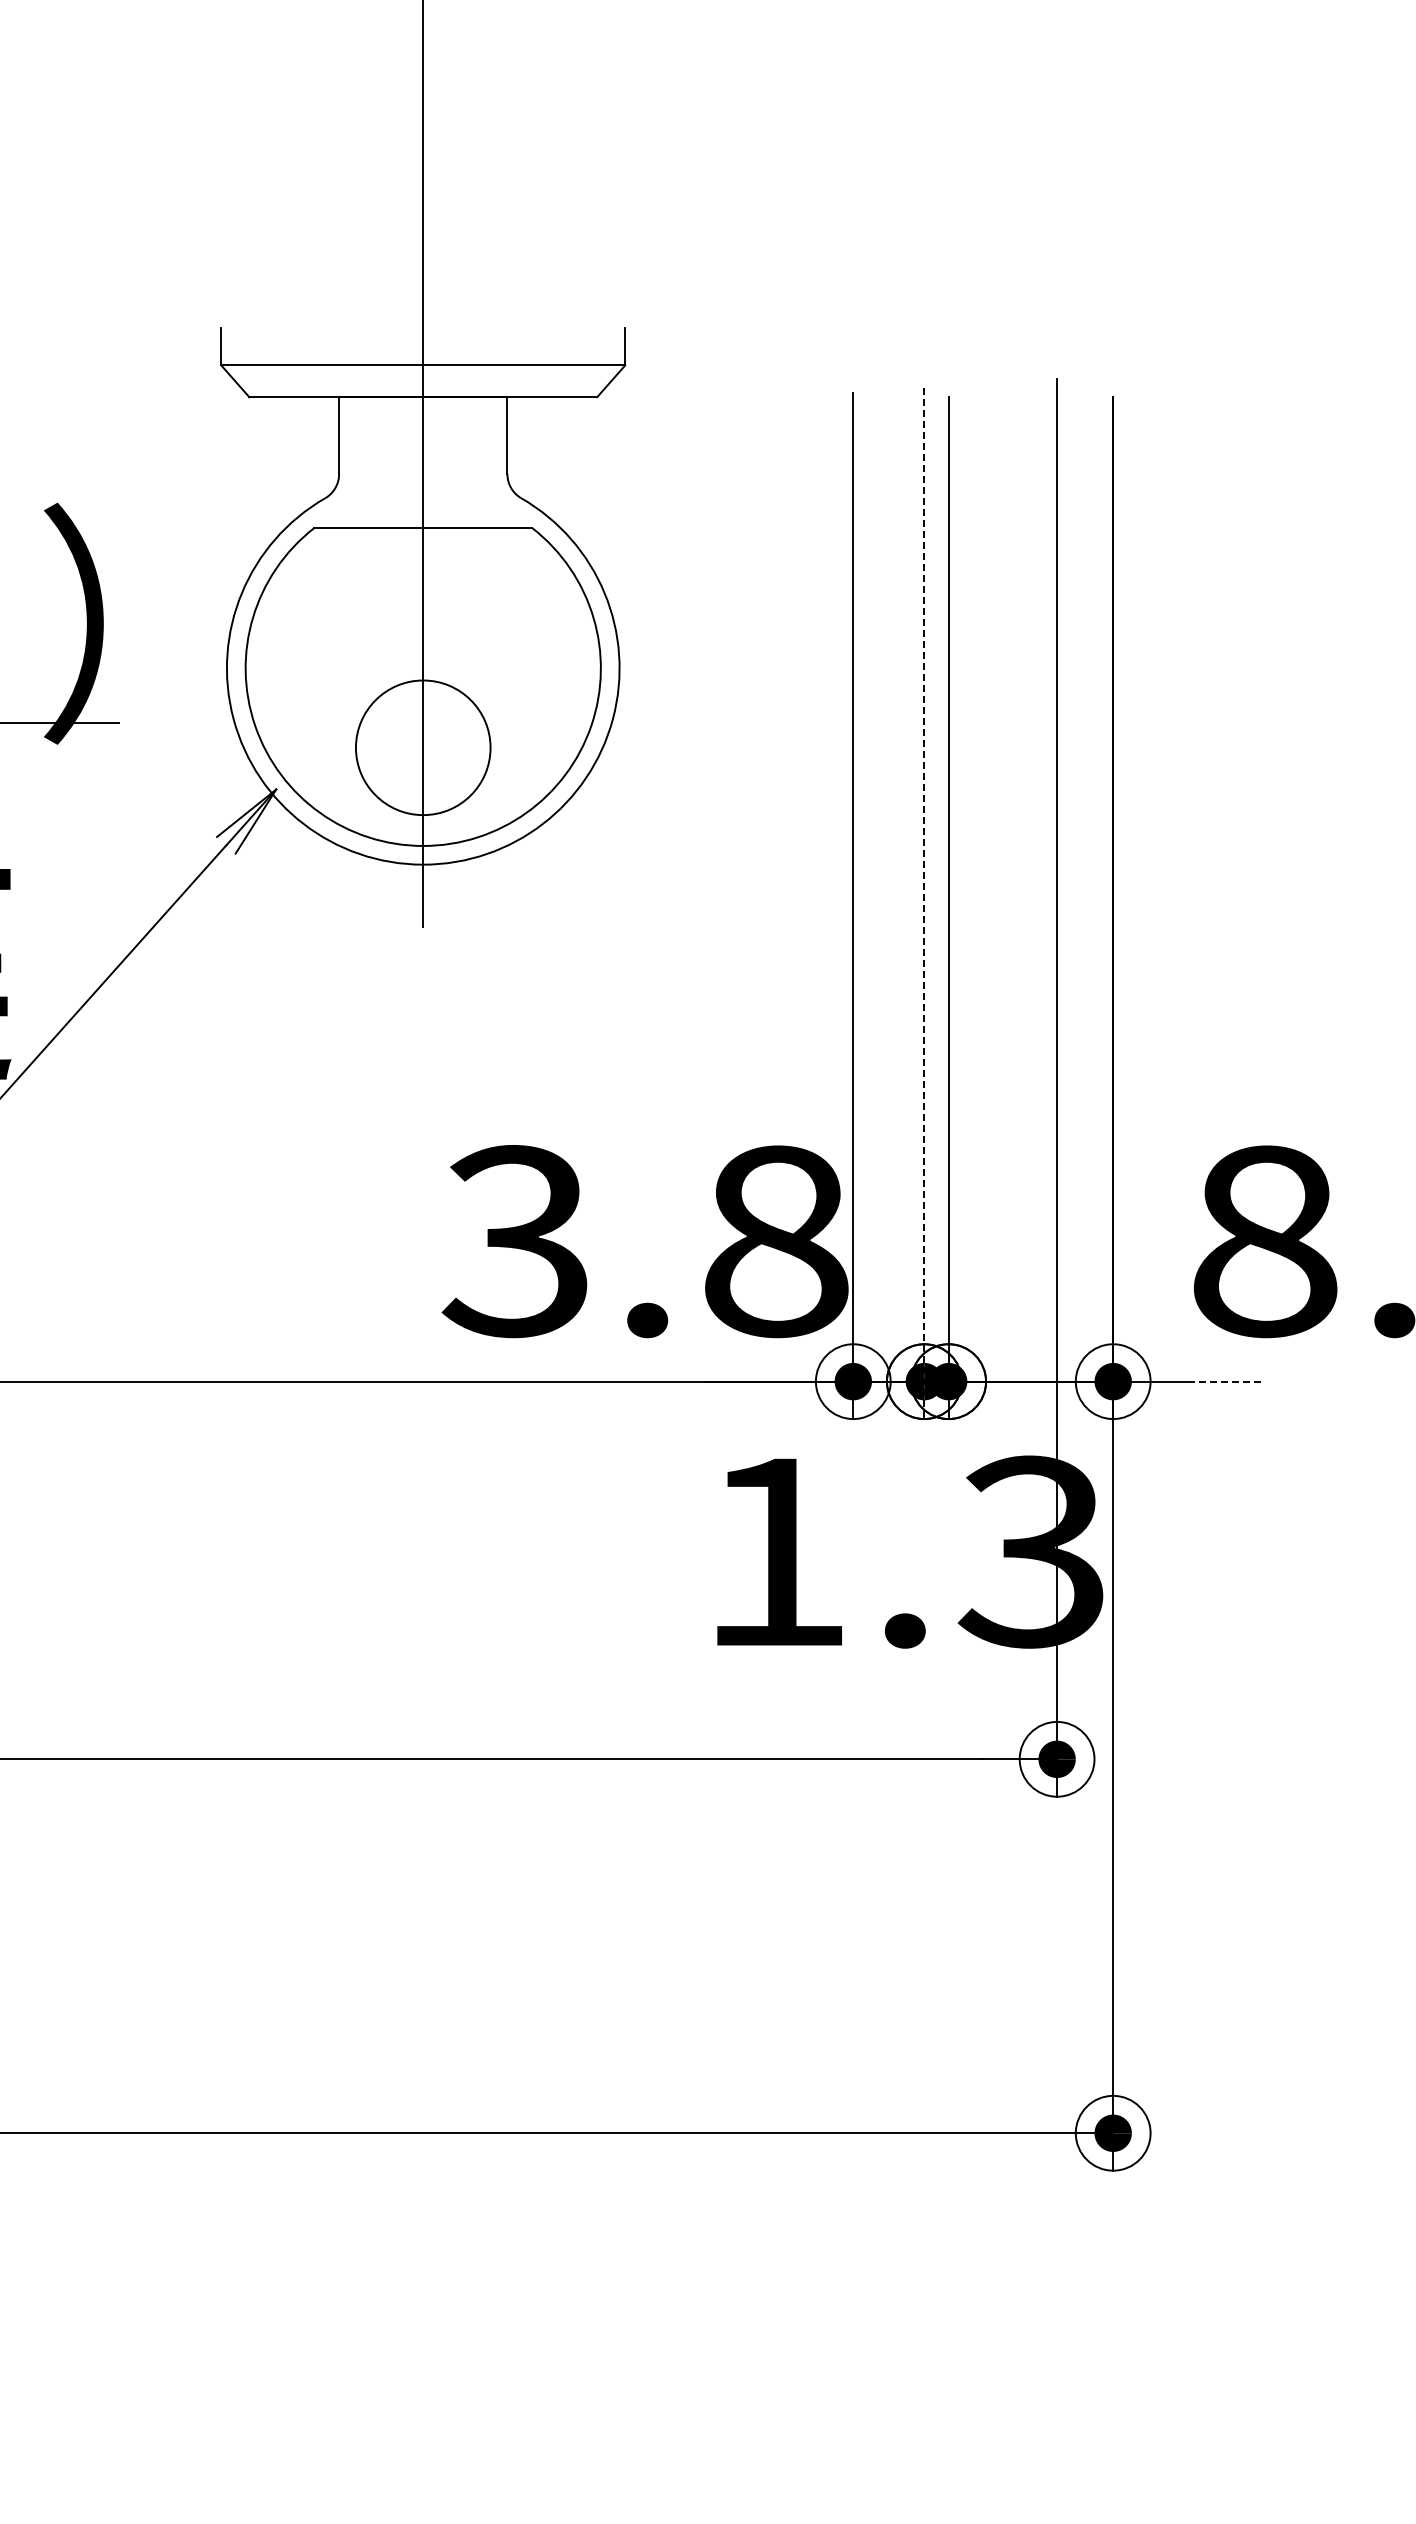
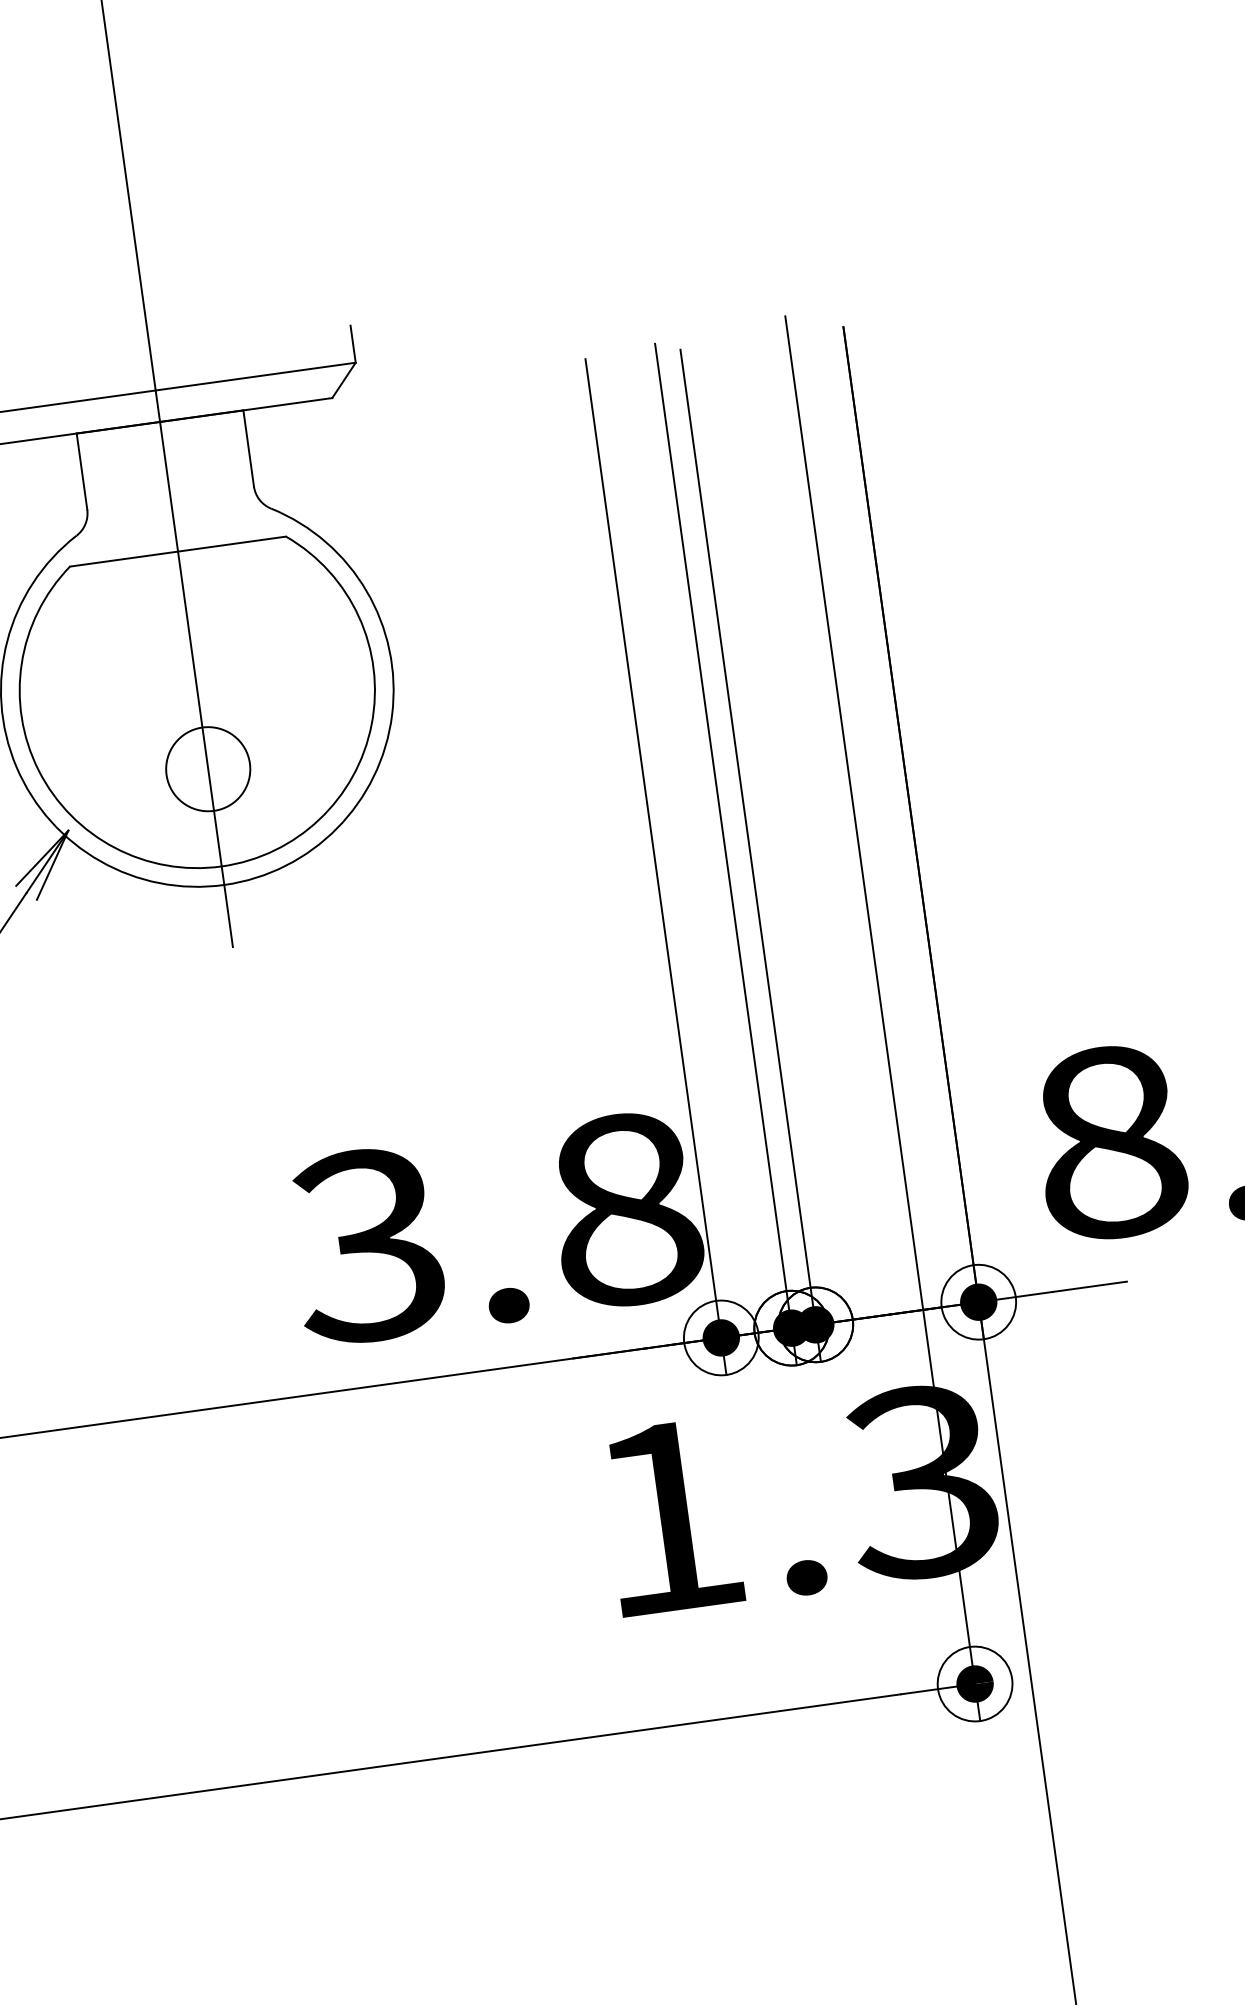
circle: (423, 747) -> (208, 768), size x0.62
line: (924, 903) -> (726, 854), dashed -> solid
line: (1225, 1381) -> (1089, 1286), dashed -> solid

